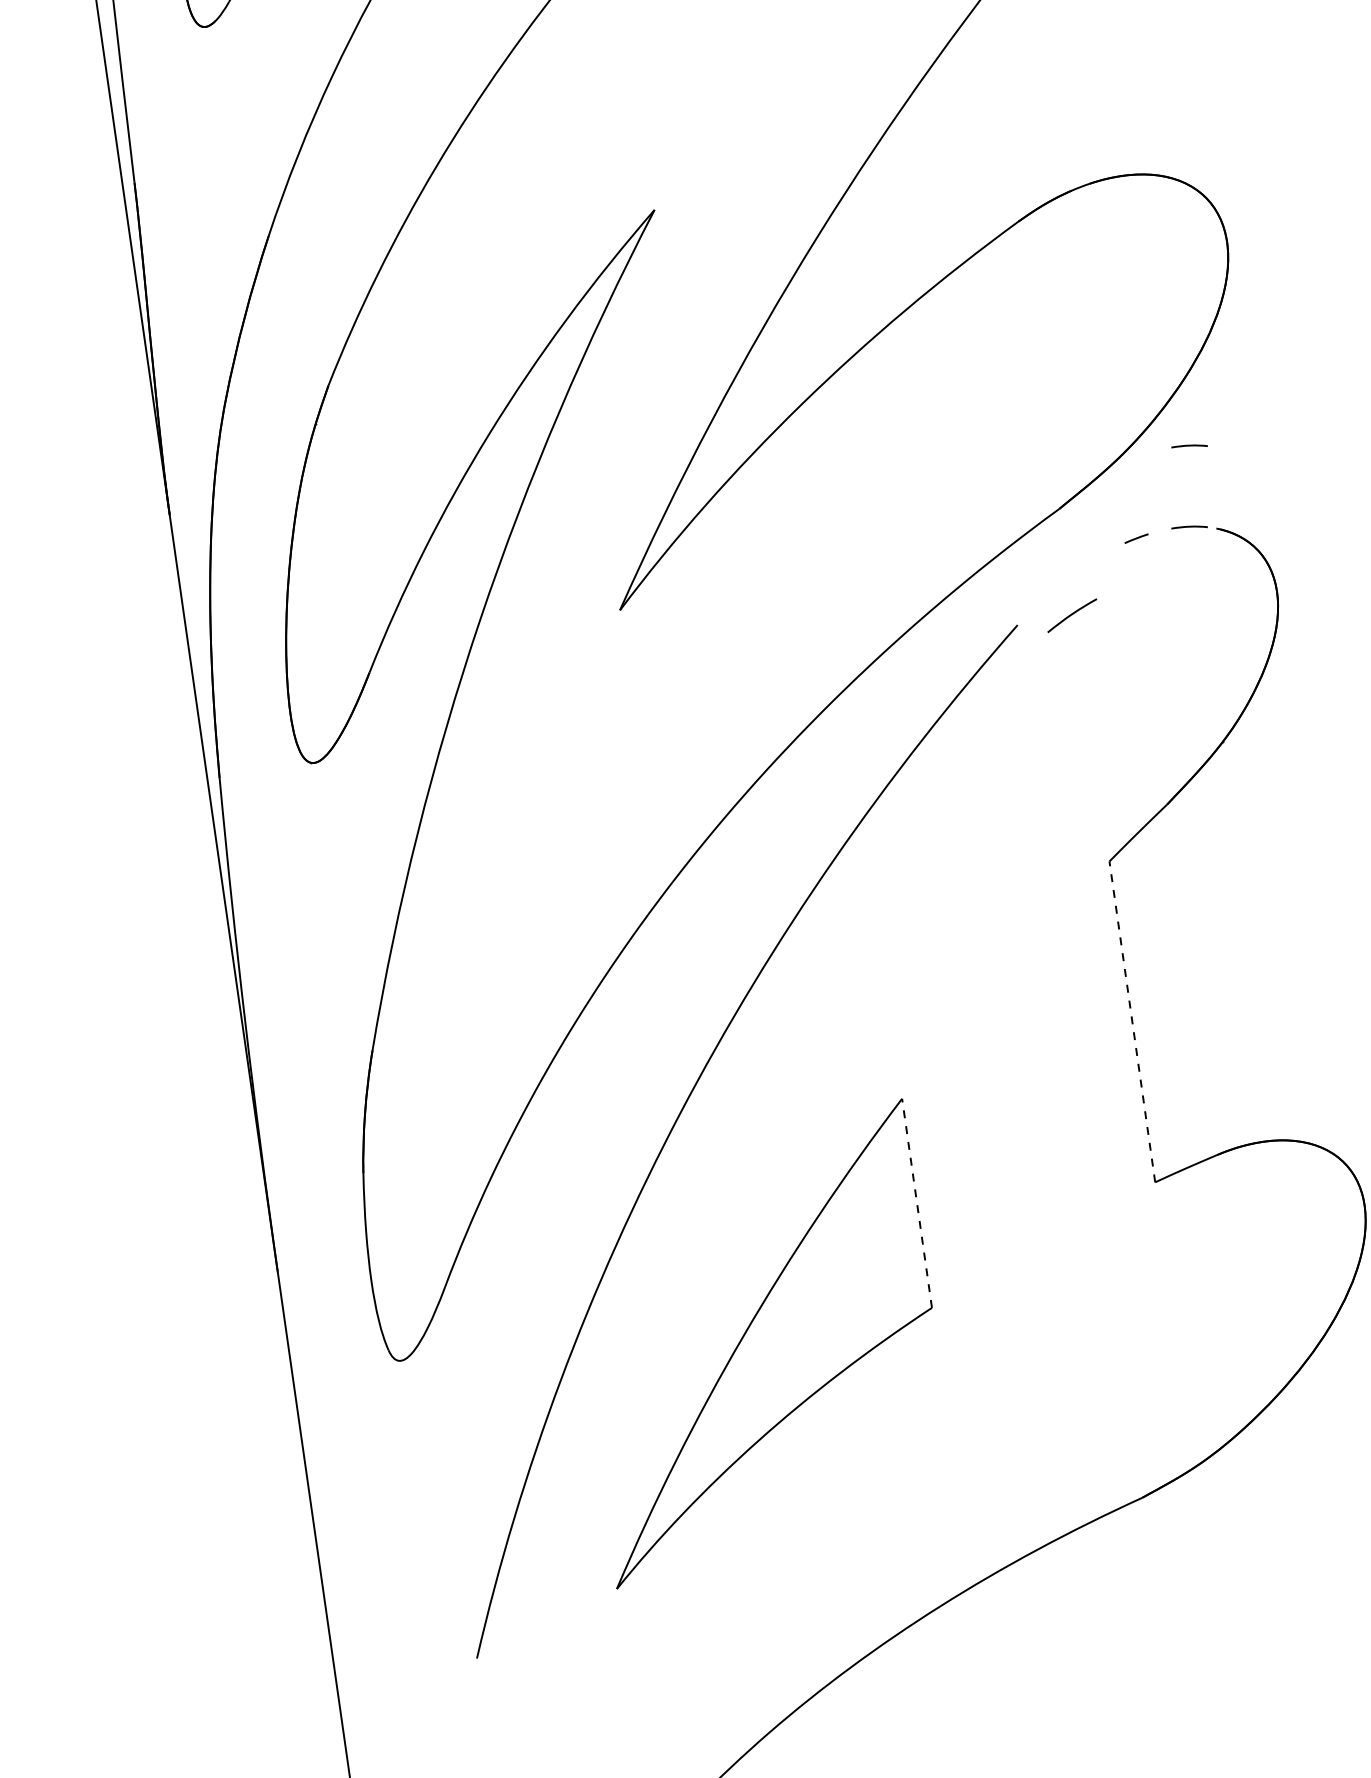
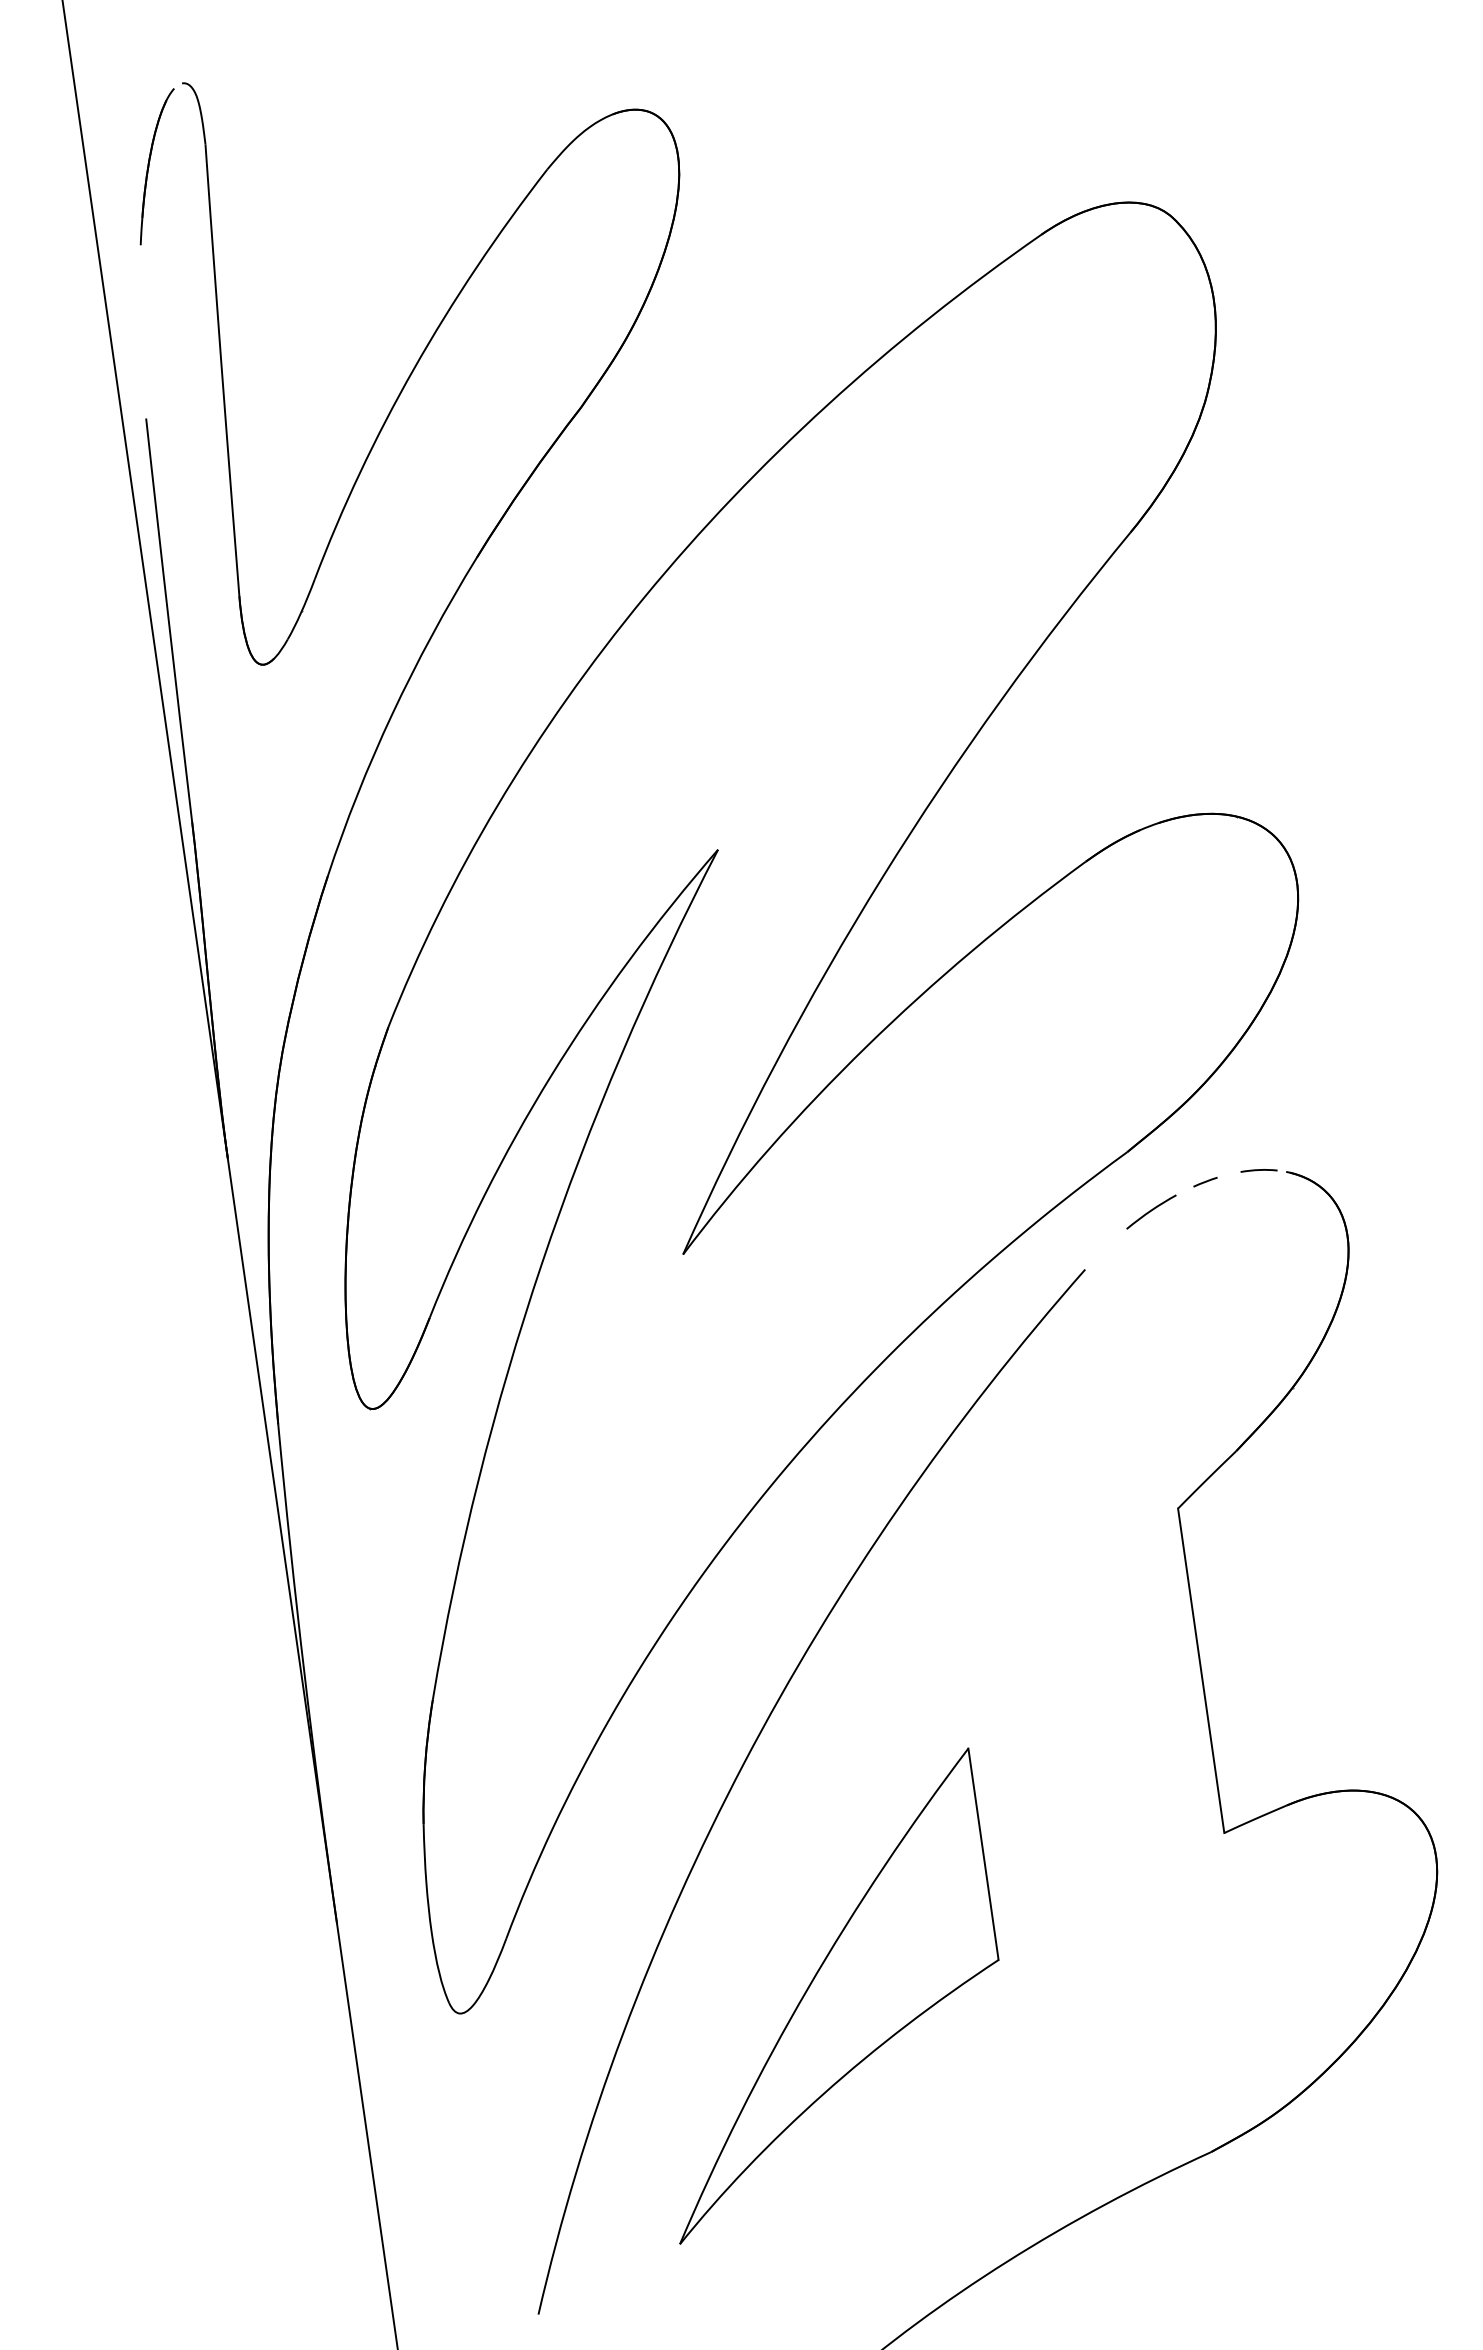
line: (1189, 446) -> (1258, 1088), removed
curve: (1072, 615) -> (1151, 1211), moved
line: (1132, 1021) -> (1201, 1670), dashed -> solid
line: (917, 1203) -> (983, 1854), dashed -> solid

